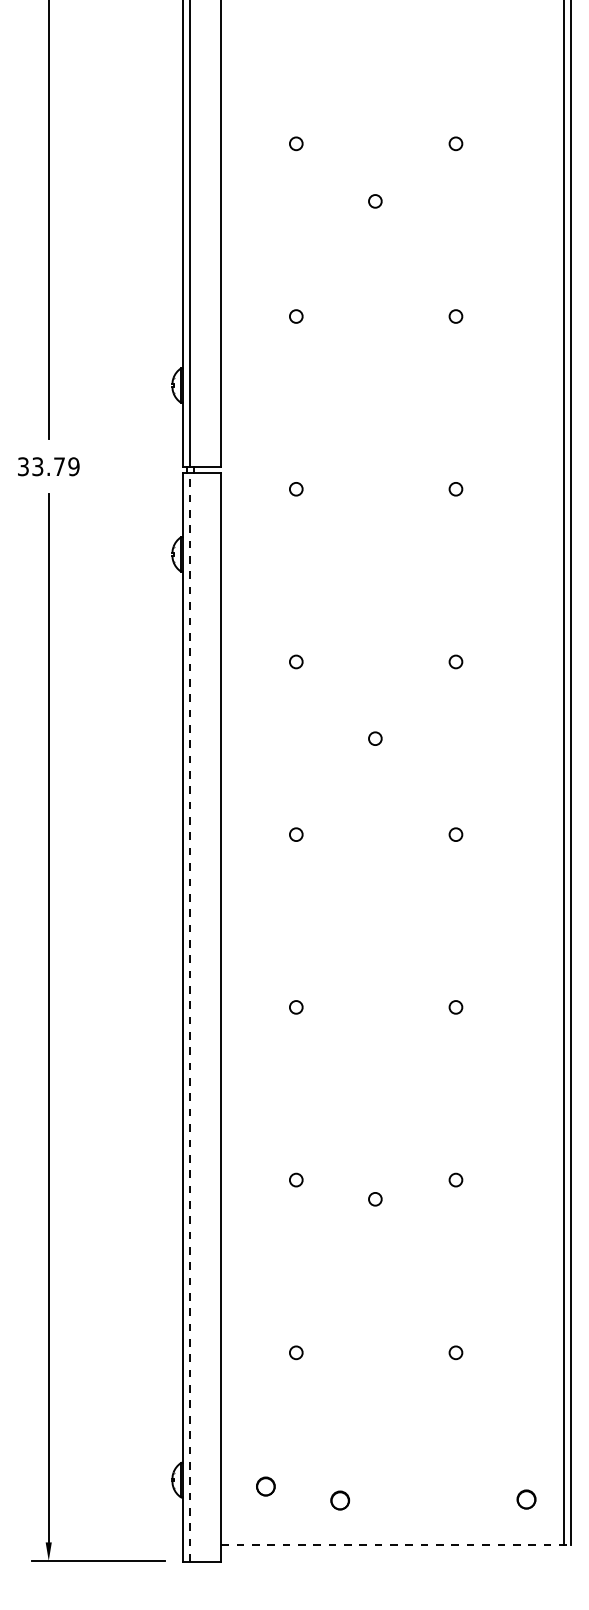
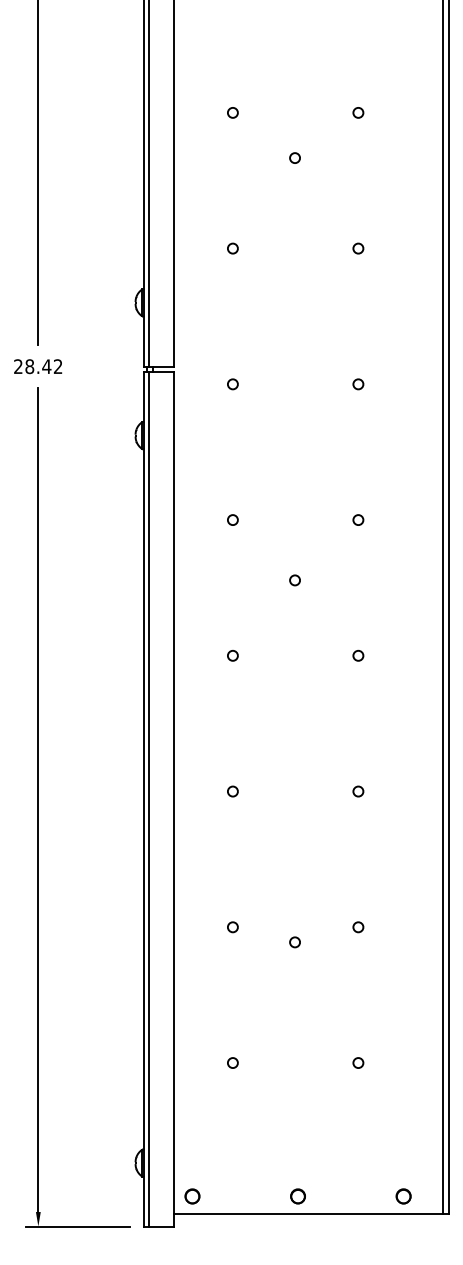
text: (48, 466) -> (38, 366), 33.79 -> 28.42
line: (189, 1016) -> (148, 798), dashed -> solid
part: (265, 1486) -> (192, 1196), moved
circle: (526, 1499) -> (403, 1196), moved
part: (340, 1500) -> (298, 1196), moved
line: (396, 1544) -> (311, 1213), dashed -> solid

